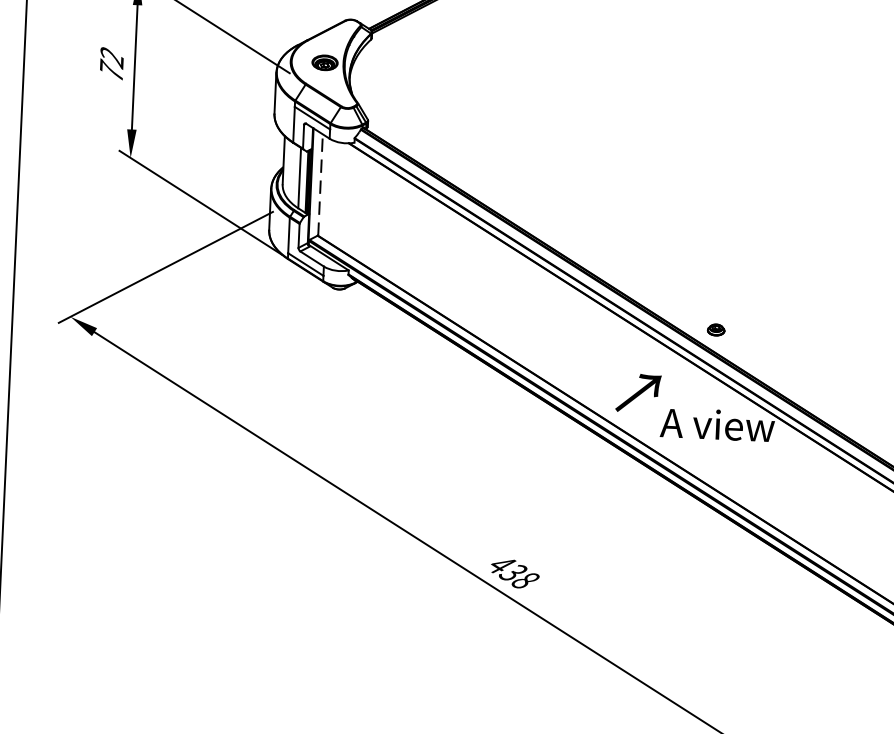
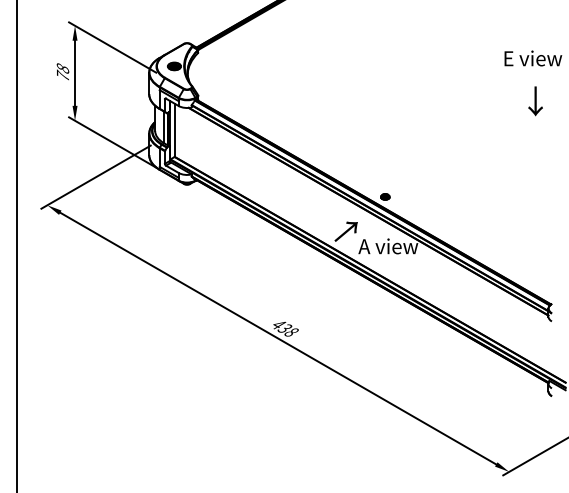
text: (111, 57) -> (62, 68), 72 -> 78
line: (319, 185) -> (174, 130), dashed -> solid

